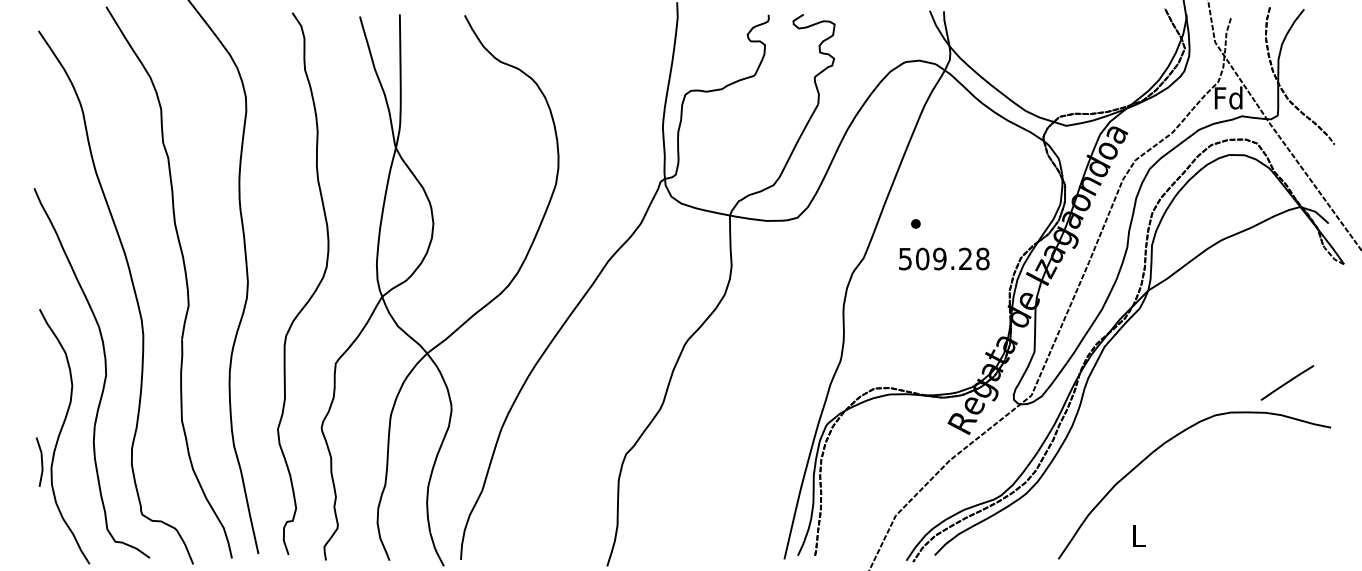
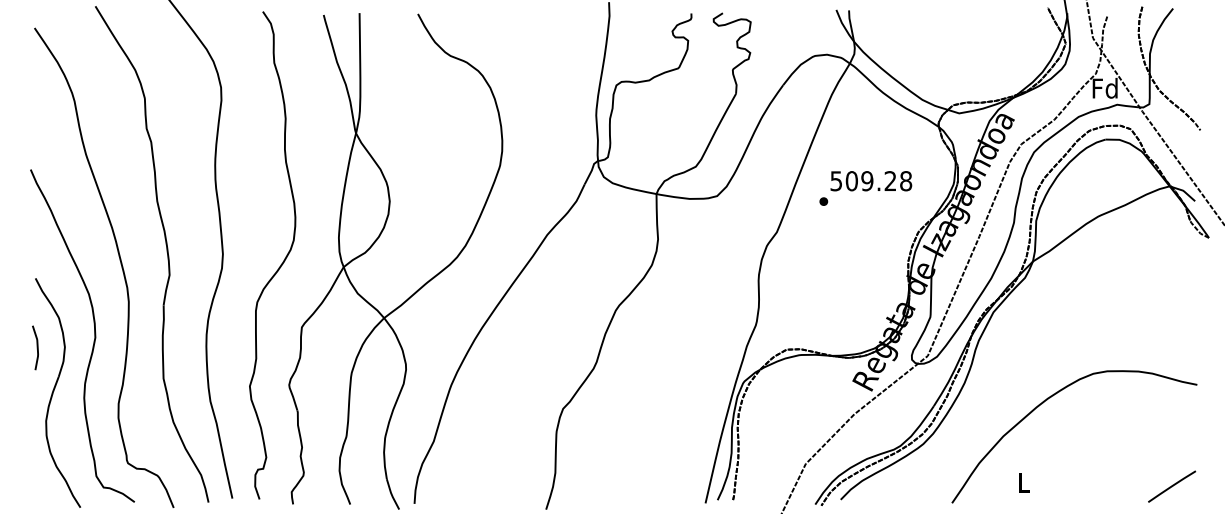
text: (944, 259) -> (871, 181), moved
line: (1287, 382) -> (1172, 486), moved
curve: (40, 461) -> (36, 347), moved

